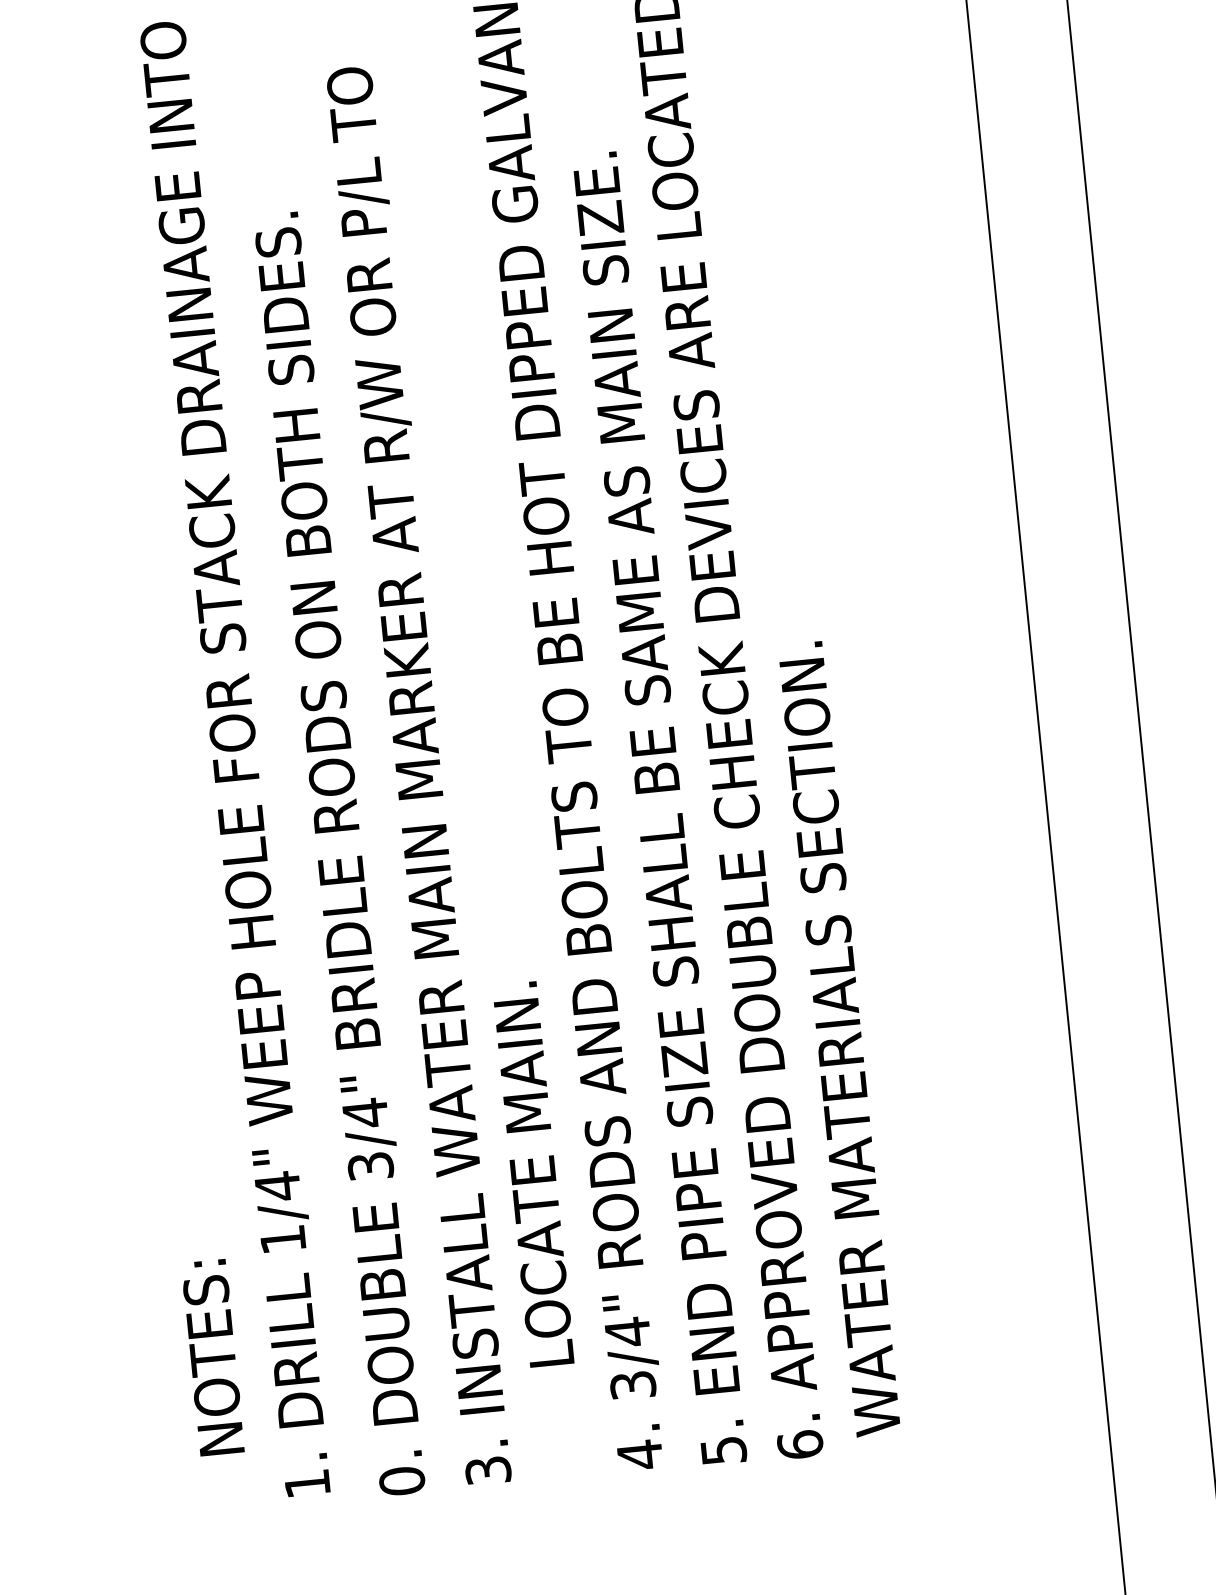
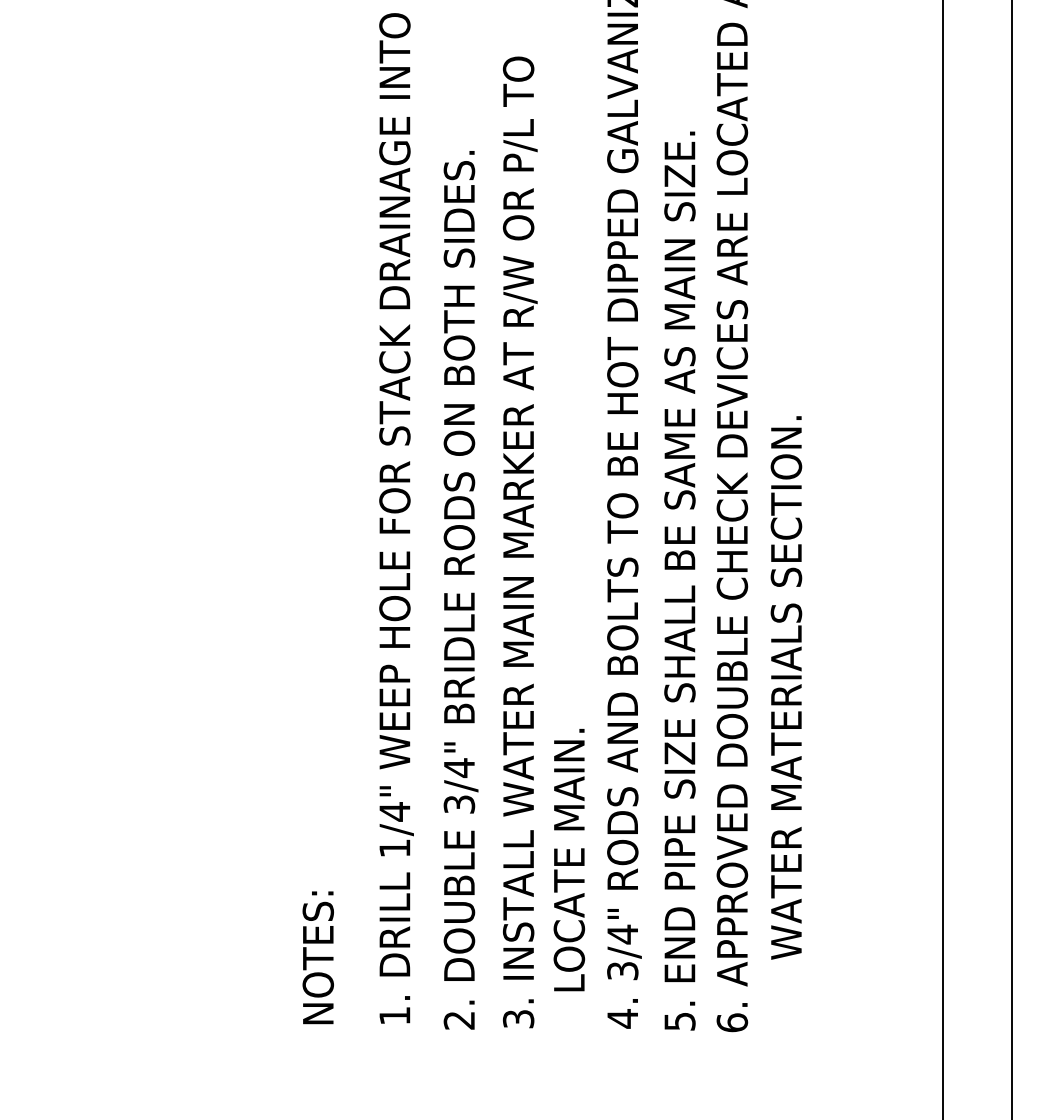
text: (839, 1038) -> (786, 687), moved
text: (533, 1175) -> (569, 860), moved
text: (211, 1357) -> (317, 957), moved
text: (402, 1481) -> (459, 1020), 0. -> 2.

